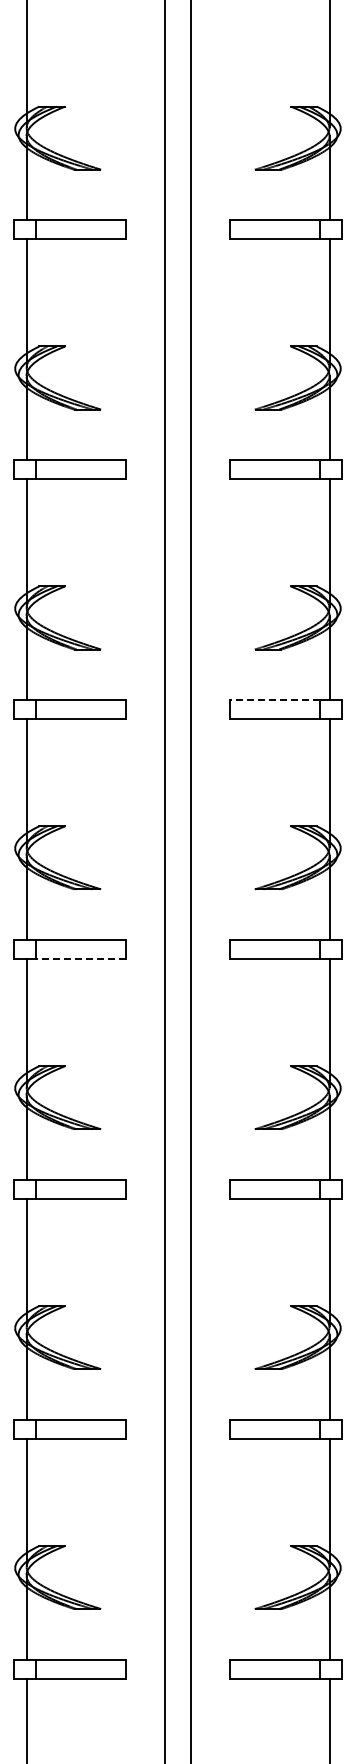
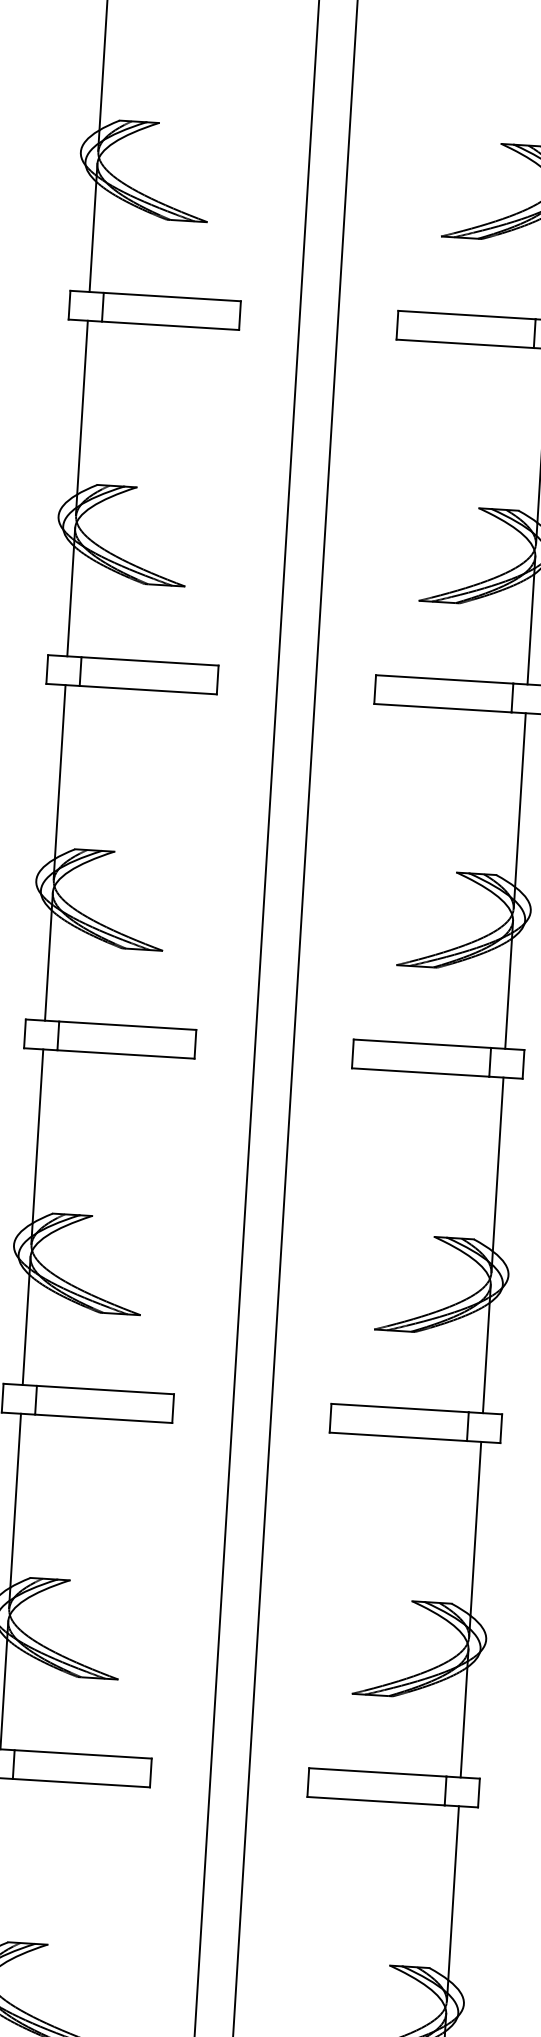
line: (274, 700) -> (443, 680), dashed -> solid
line: (80, 958) -> (125, 1053), dashed -> solid

